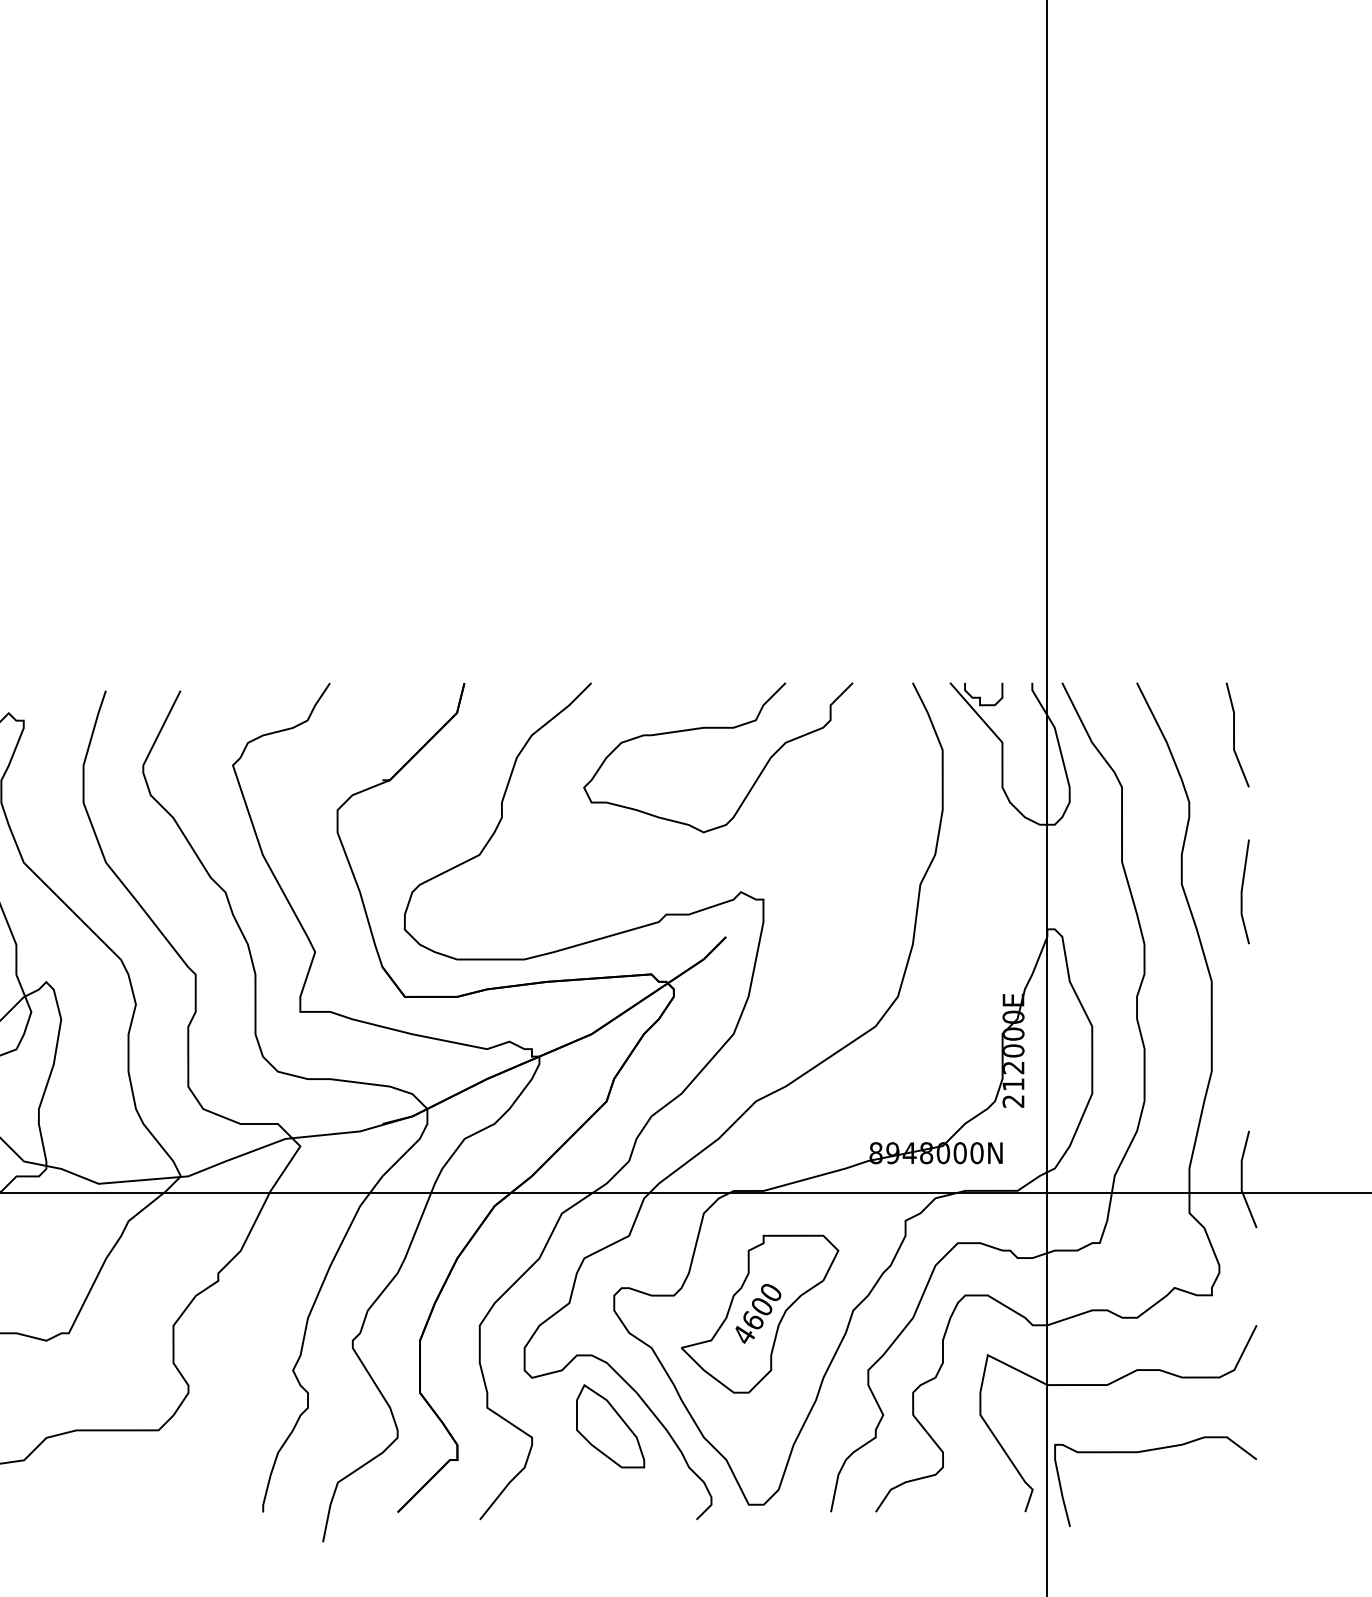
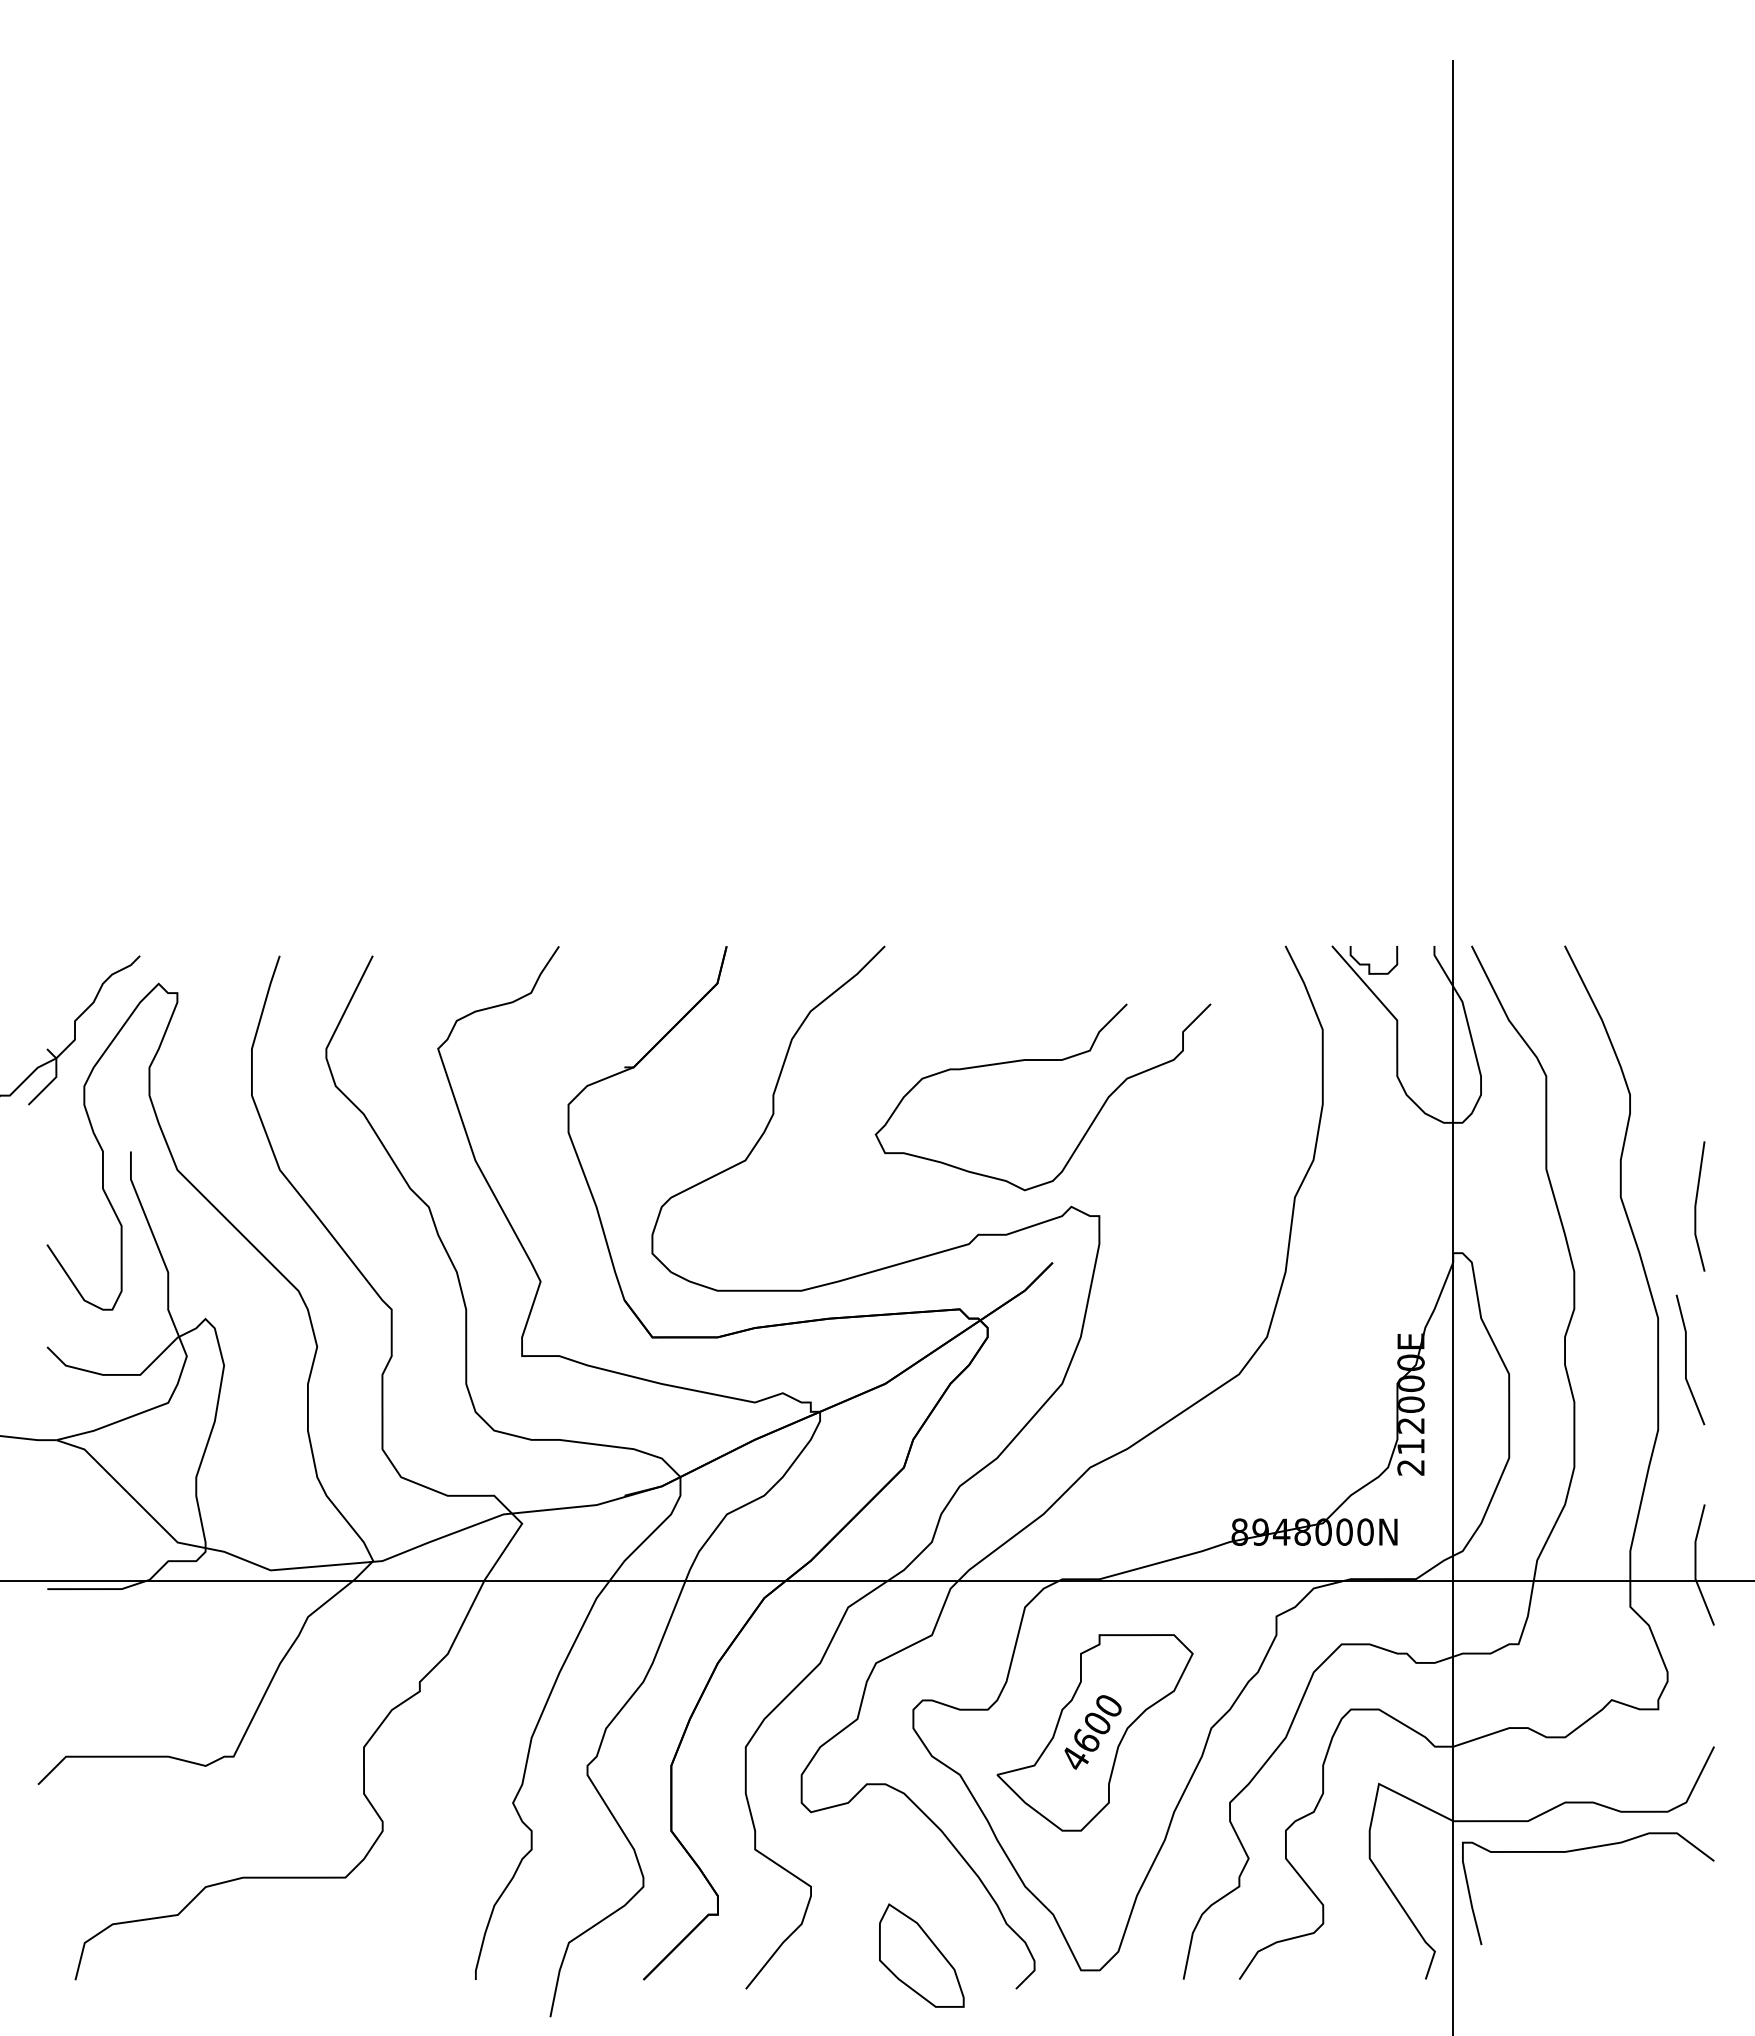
curve: (717, 728) -> (1042, 1060), moved
line: (1234, 734) -> (1686, 1359), moved
part: (610, 1426) -> (921, 1955), moved
curve: (1150, 1451) -> (1581, 1850), moved

